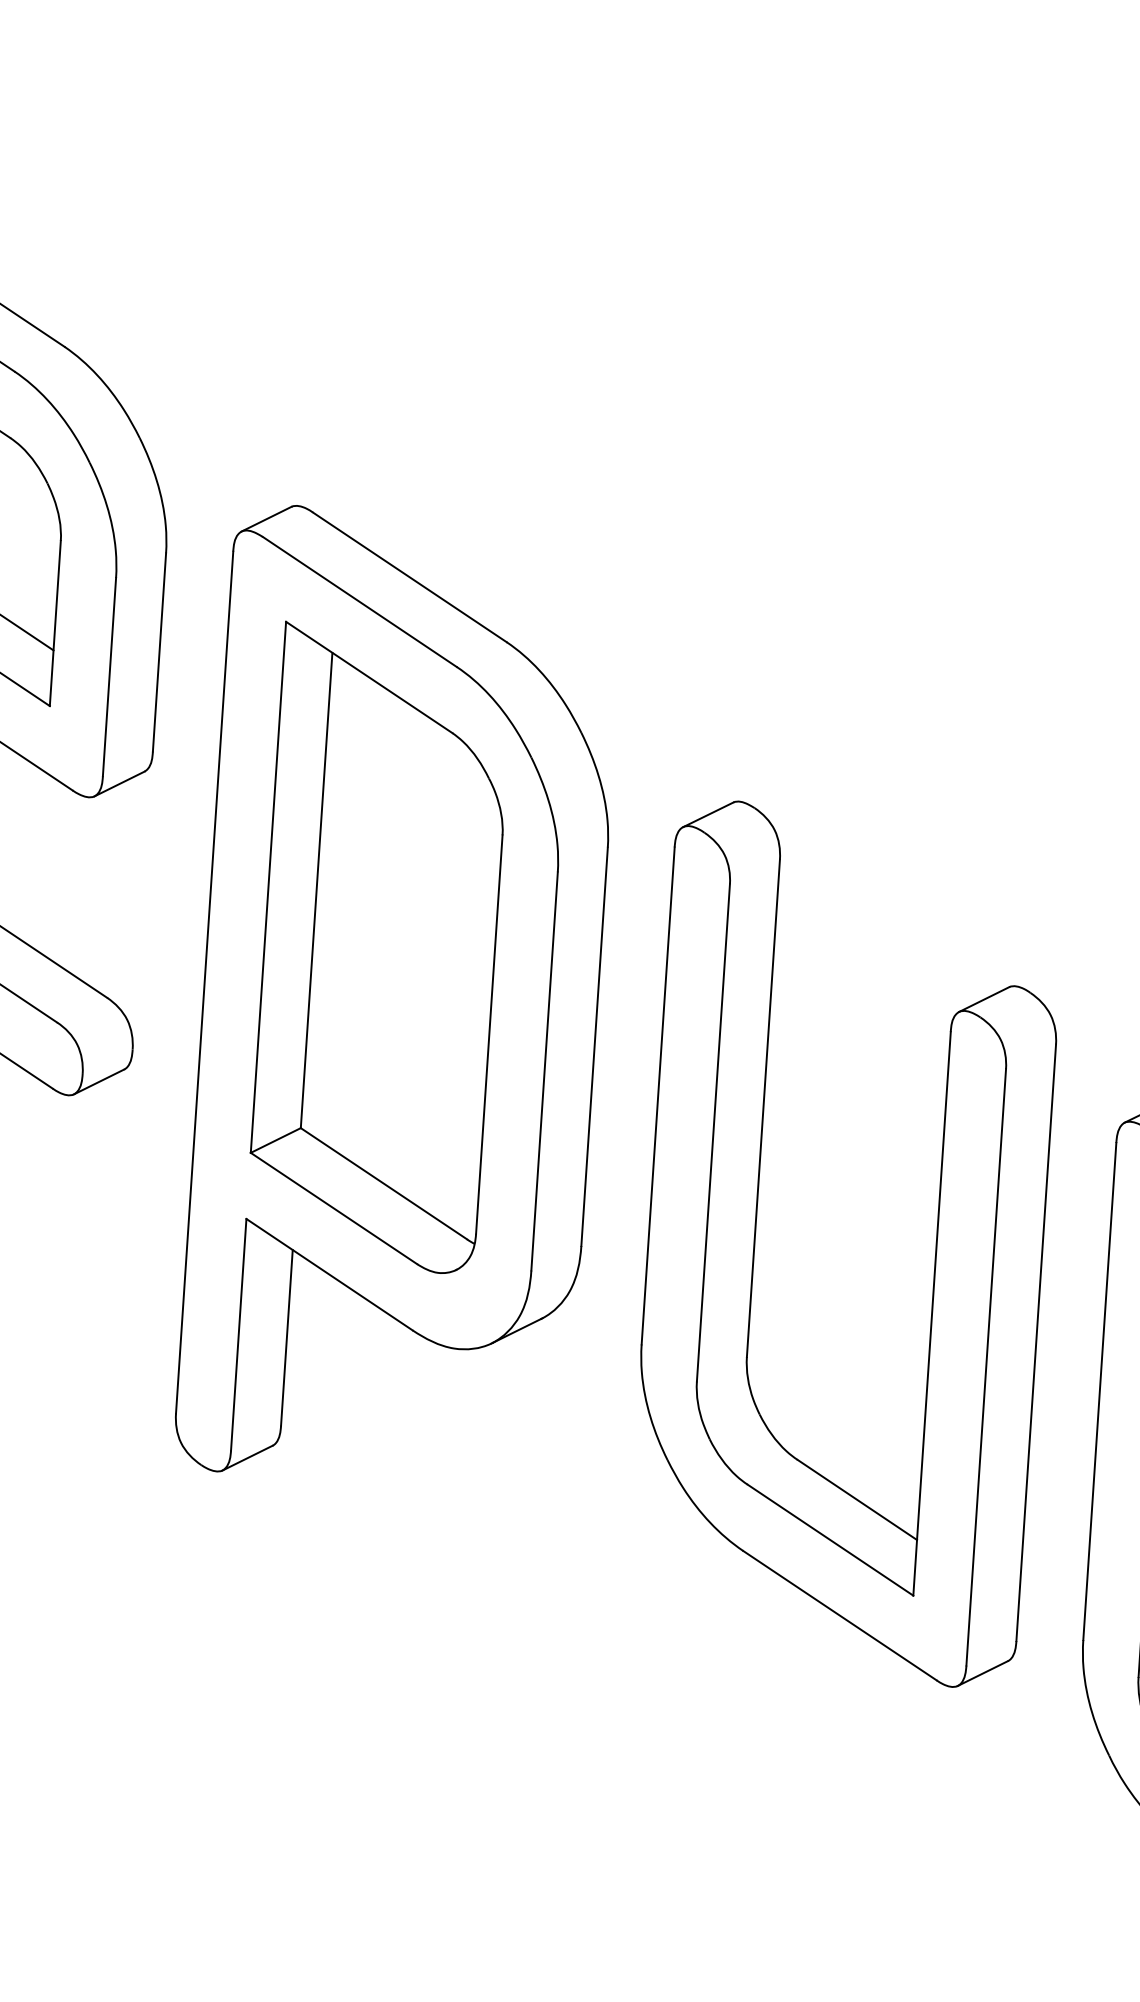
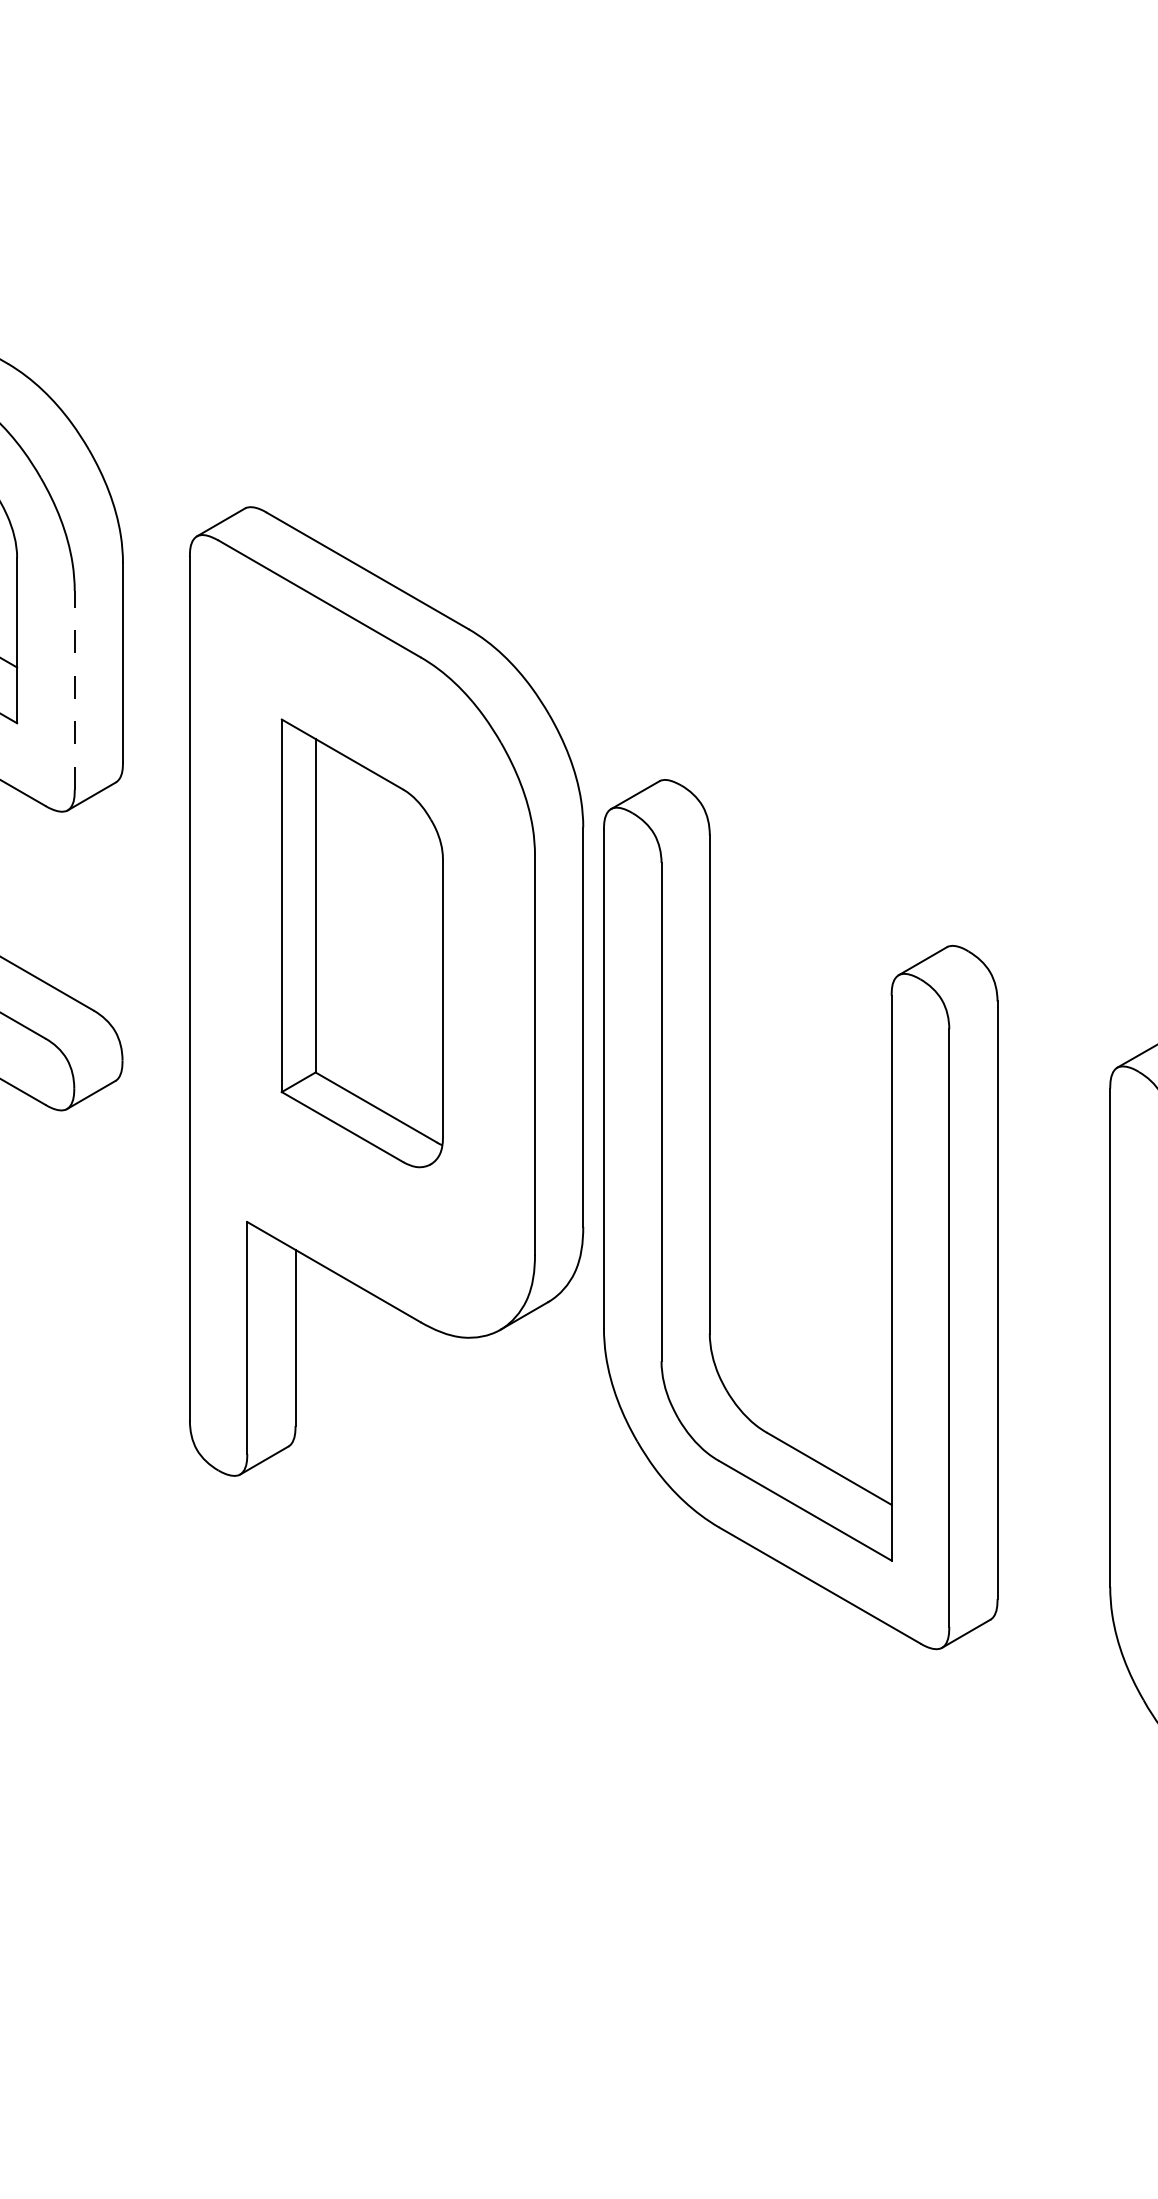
line: (109, 676) -> (74, 689), solid -> dashed
part: (379, 948) -> (362, 943), size x0.7
part: (755, 1238) -> (710, 1214), moved

